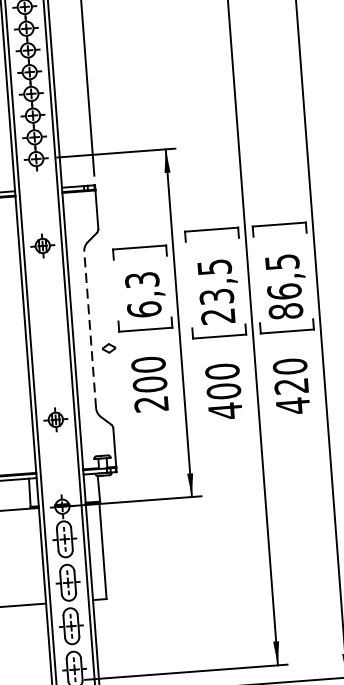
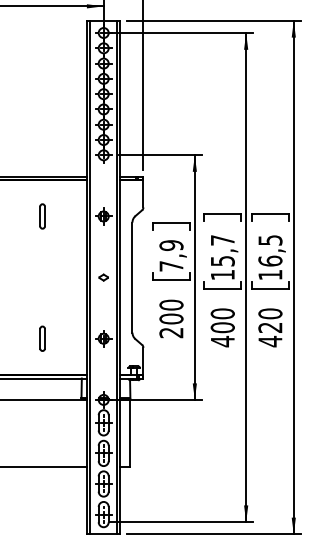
text: (215, 291) -> (222, 257), 23,5 -> 15,7
text: (143, 294) -> (171, 255), 6,3 -> 7,9
text: (286, 310) -> (270, 274), 86,5 -> 16,5
line: (90, 329) -> (132, 277), dashed -> solid
part: (108, 348) -> (103, 277), moved

